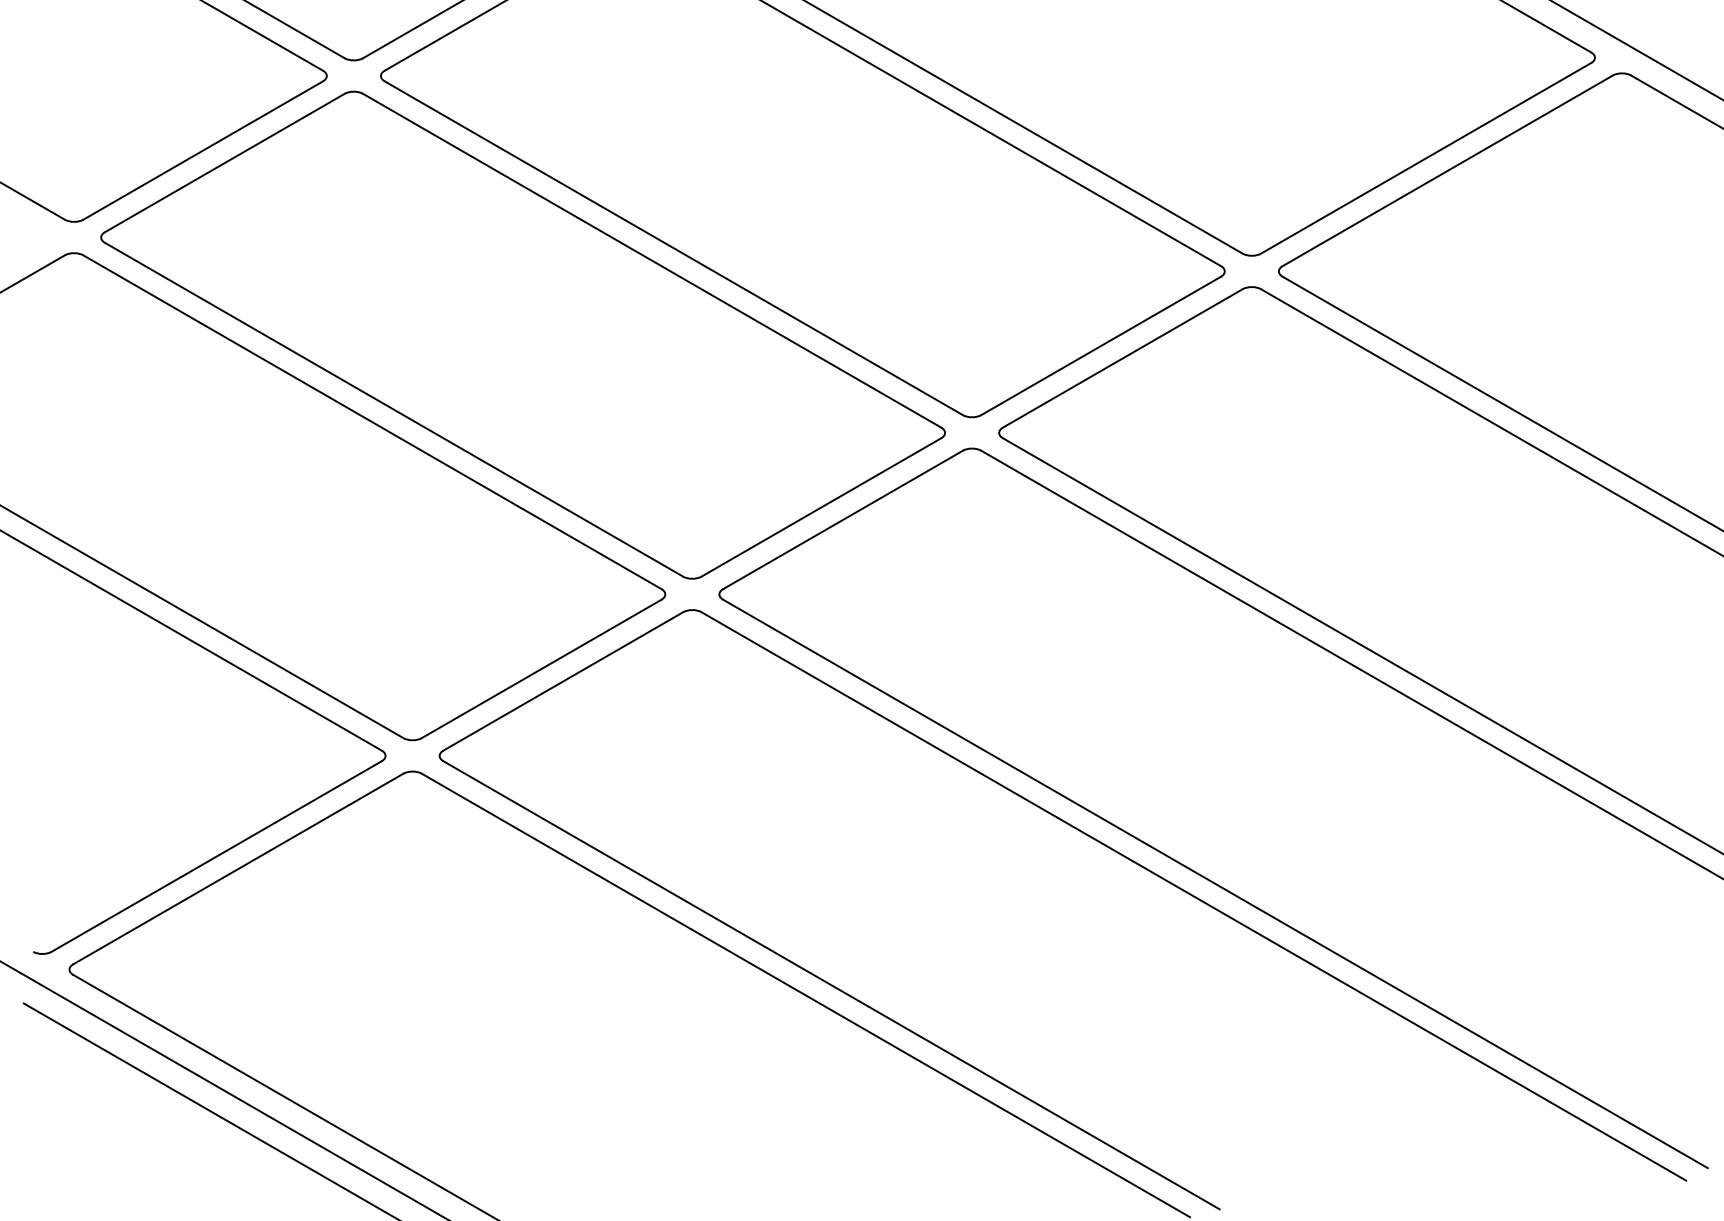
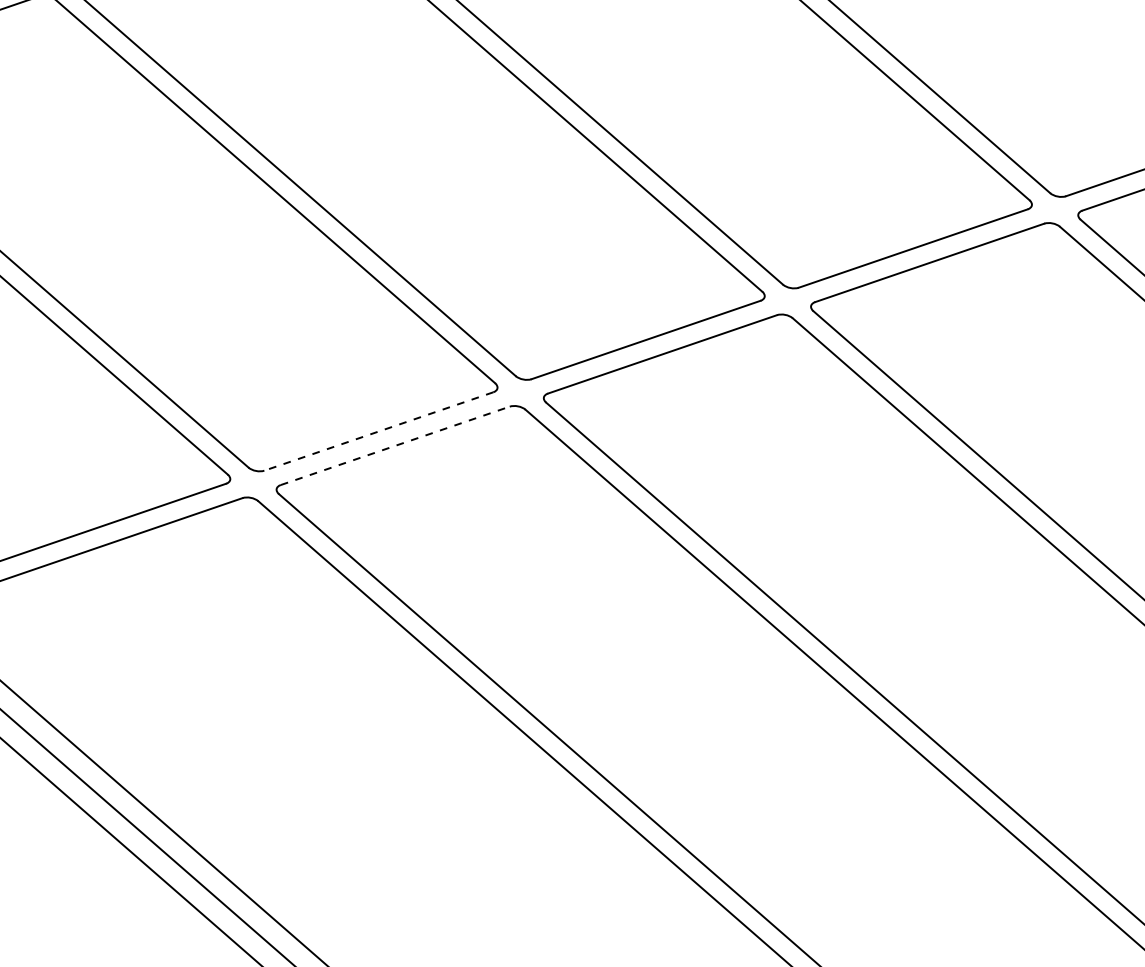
line: (541, 669) -> (378, 431), solid -> dashed
line: (563, 681) -> (395, 445), solid -> dashed

